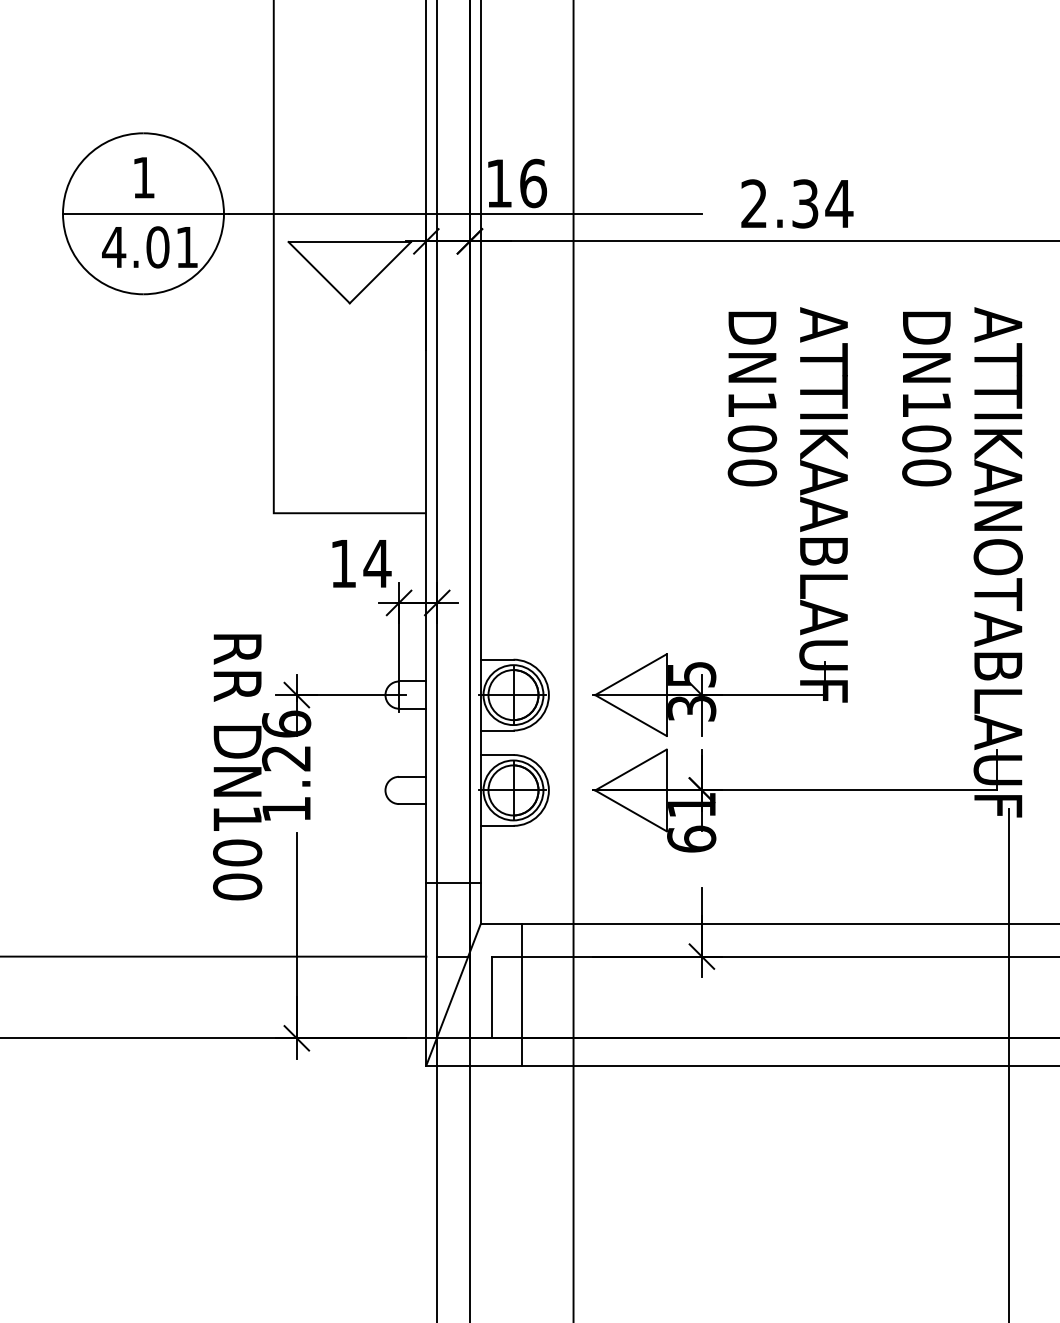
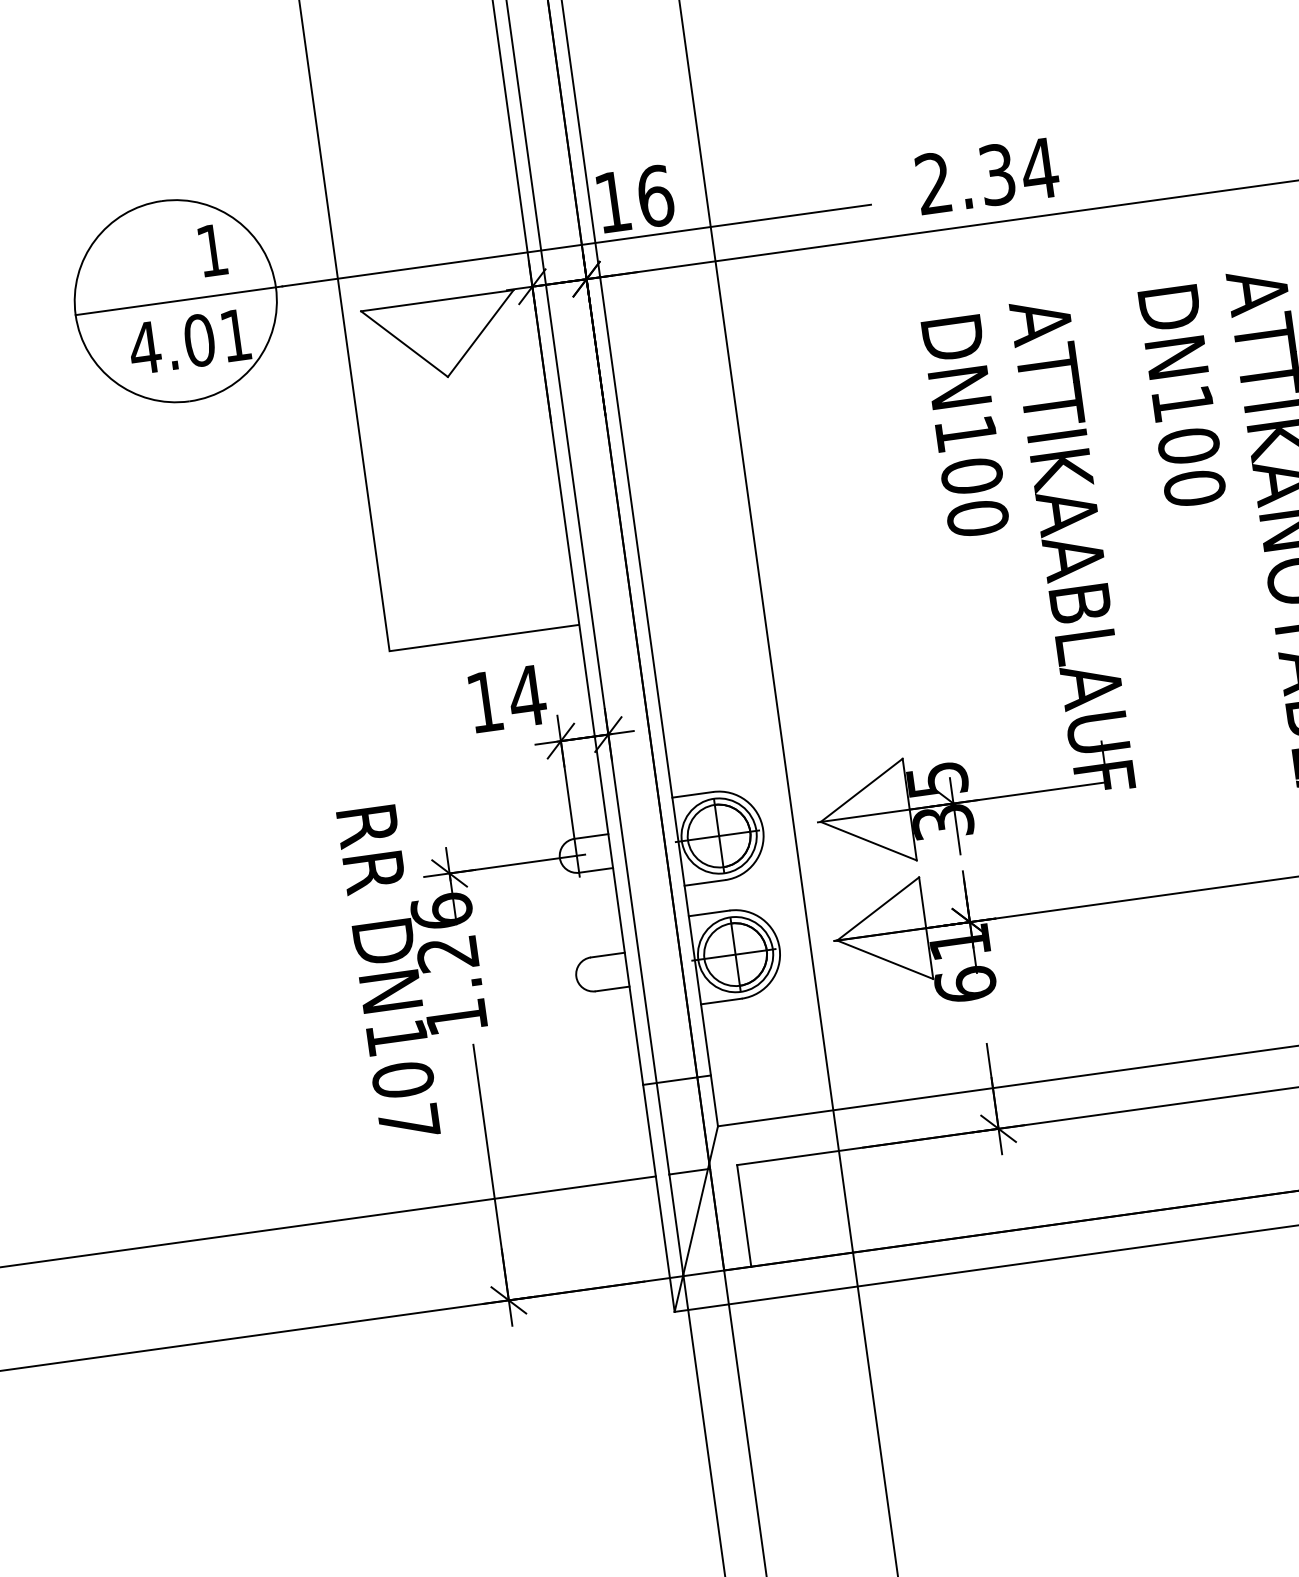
text: (144, 177) -> (213, 250), moved
text: (237, 886) -> (408, 1121), DN100 -> DN107
line: (521, 994) -> (780, 1207), removed

